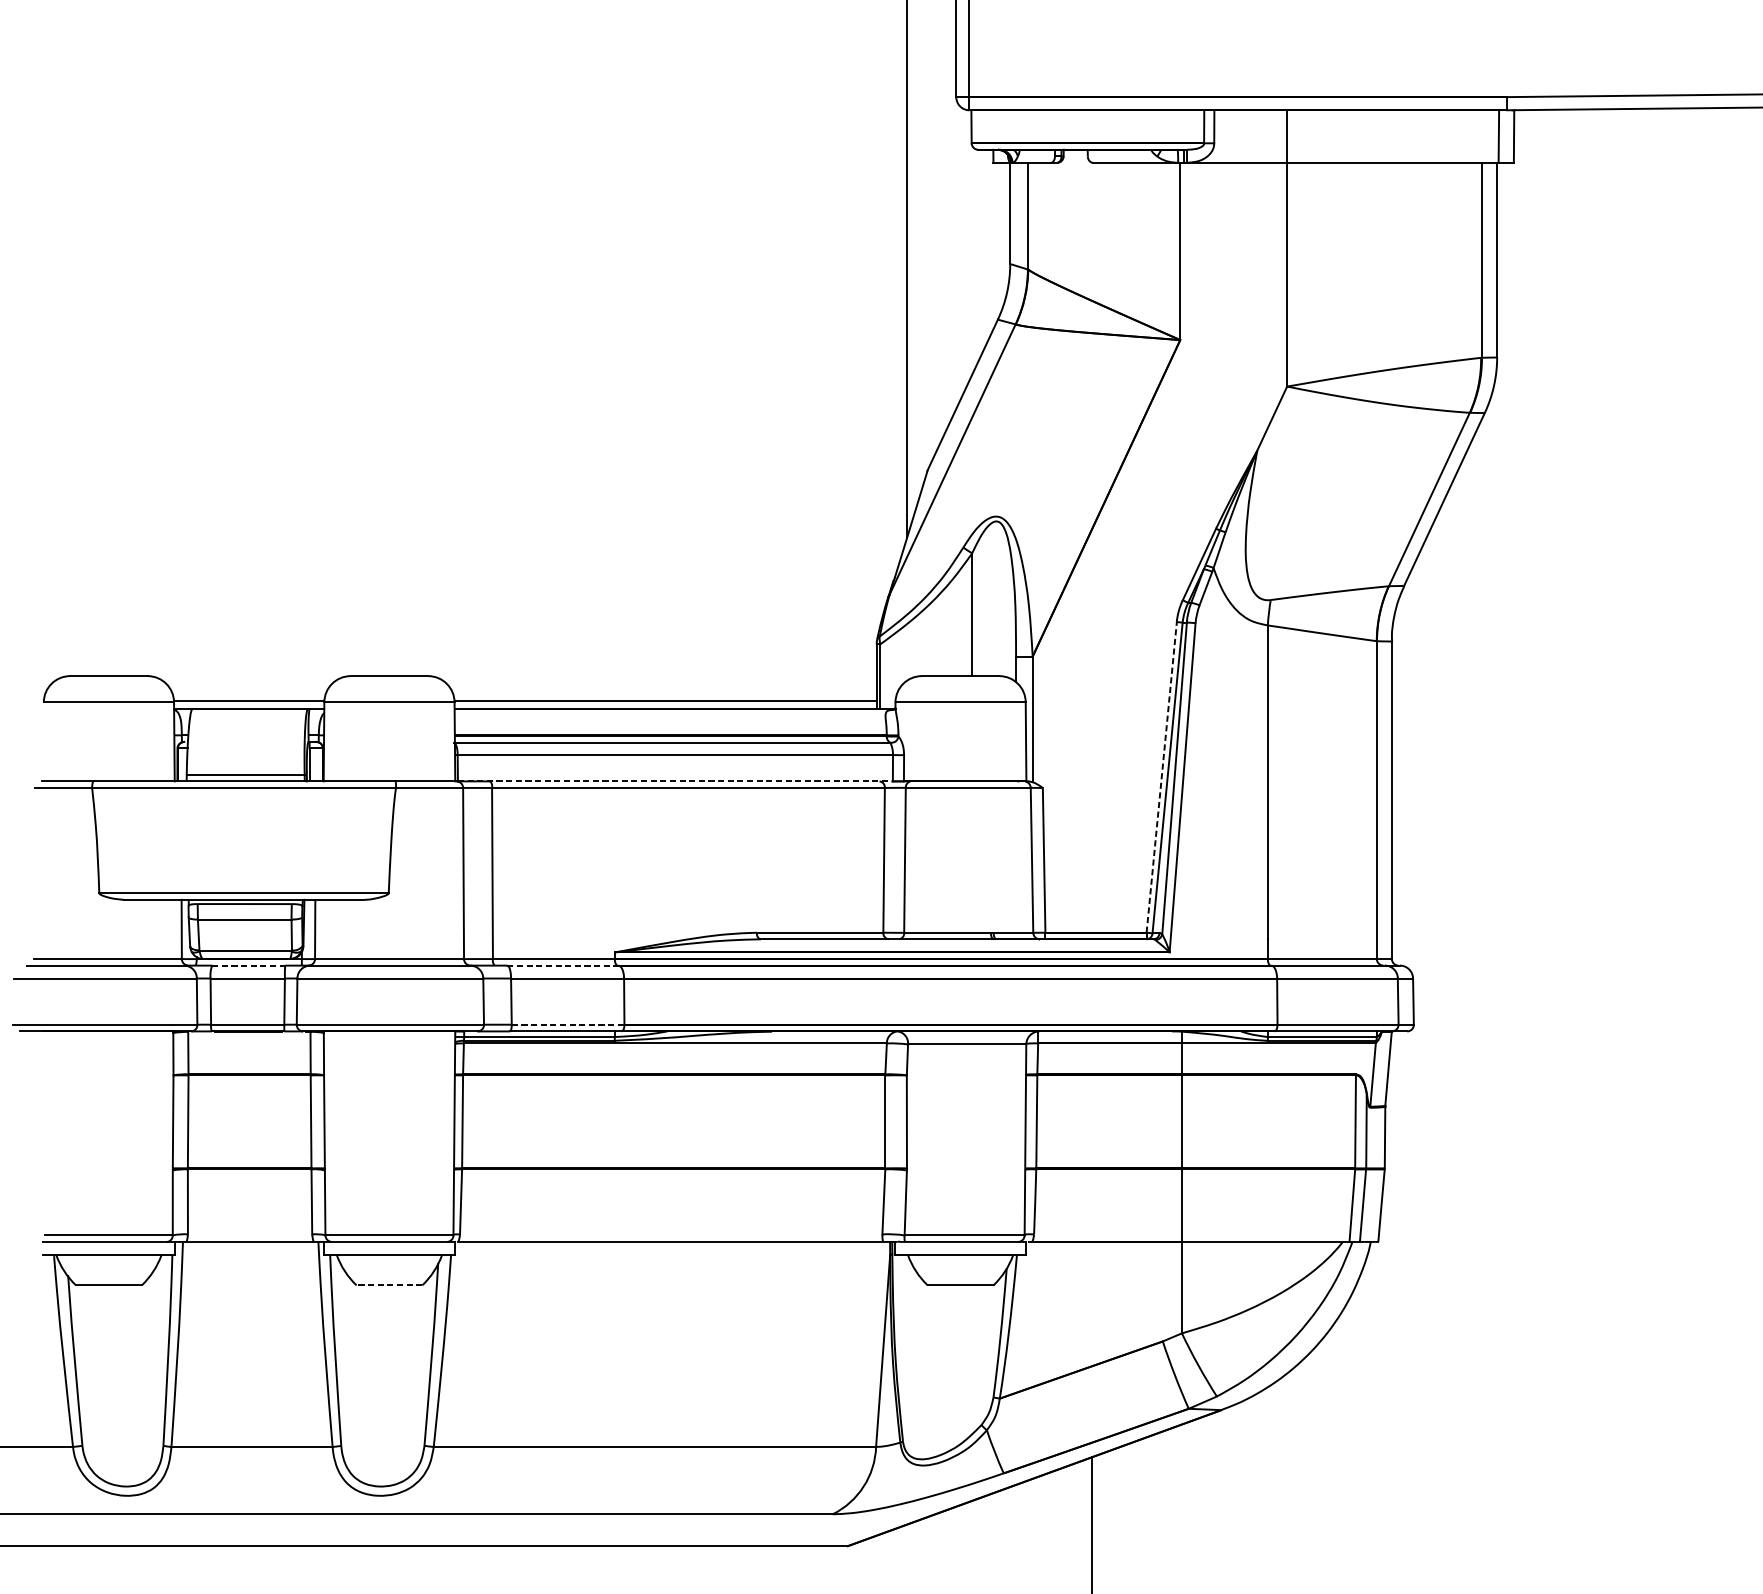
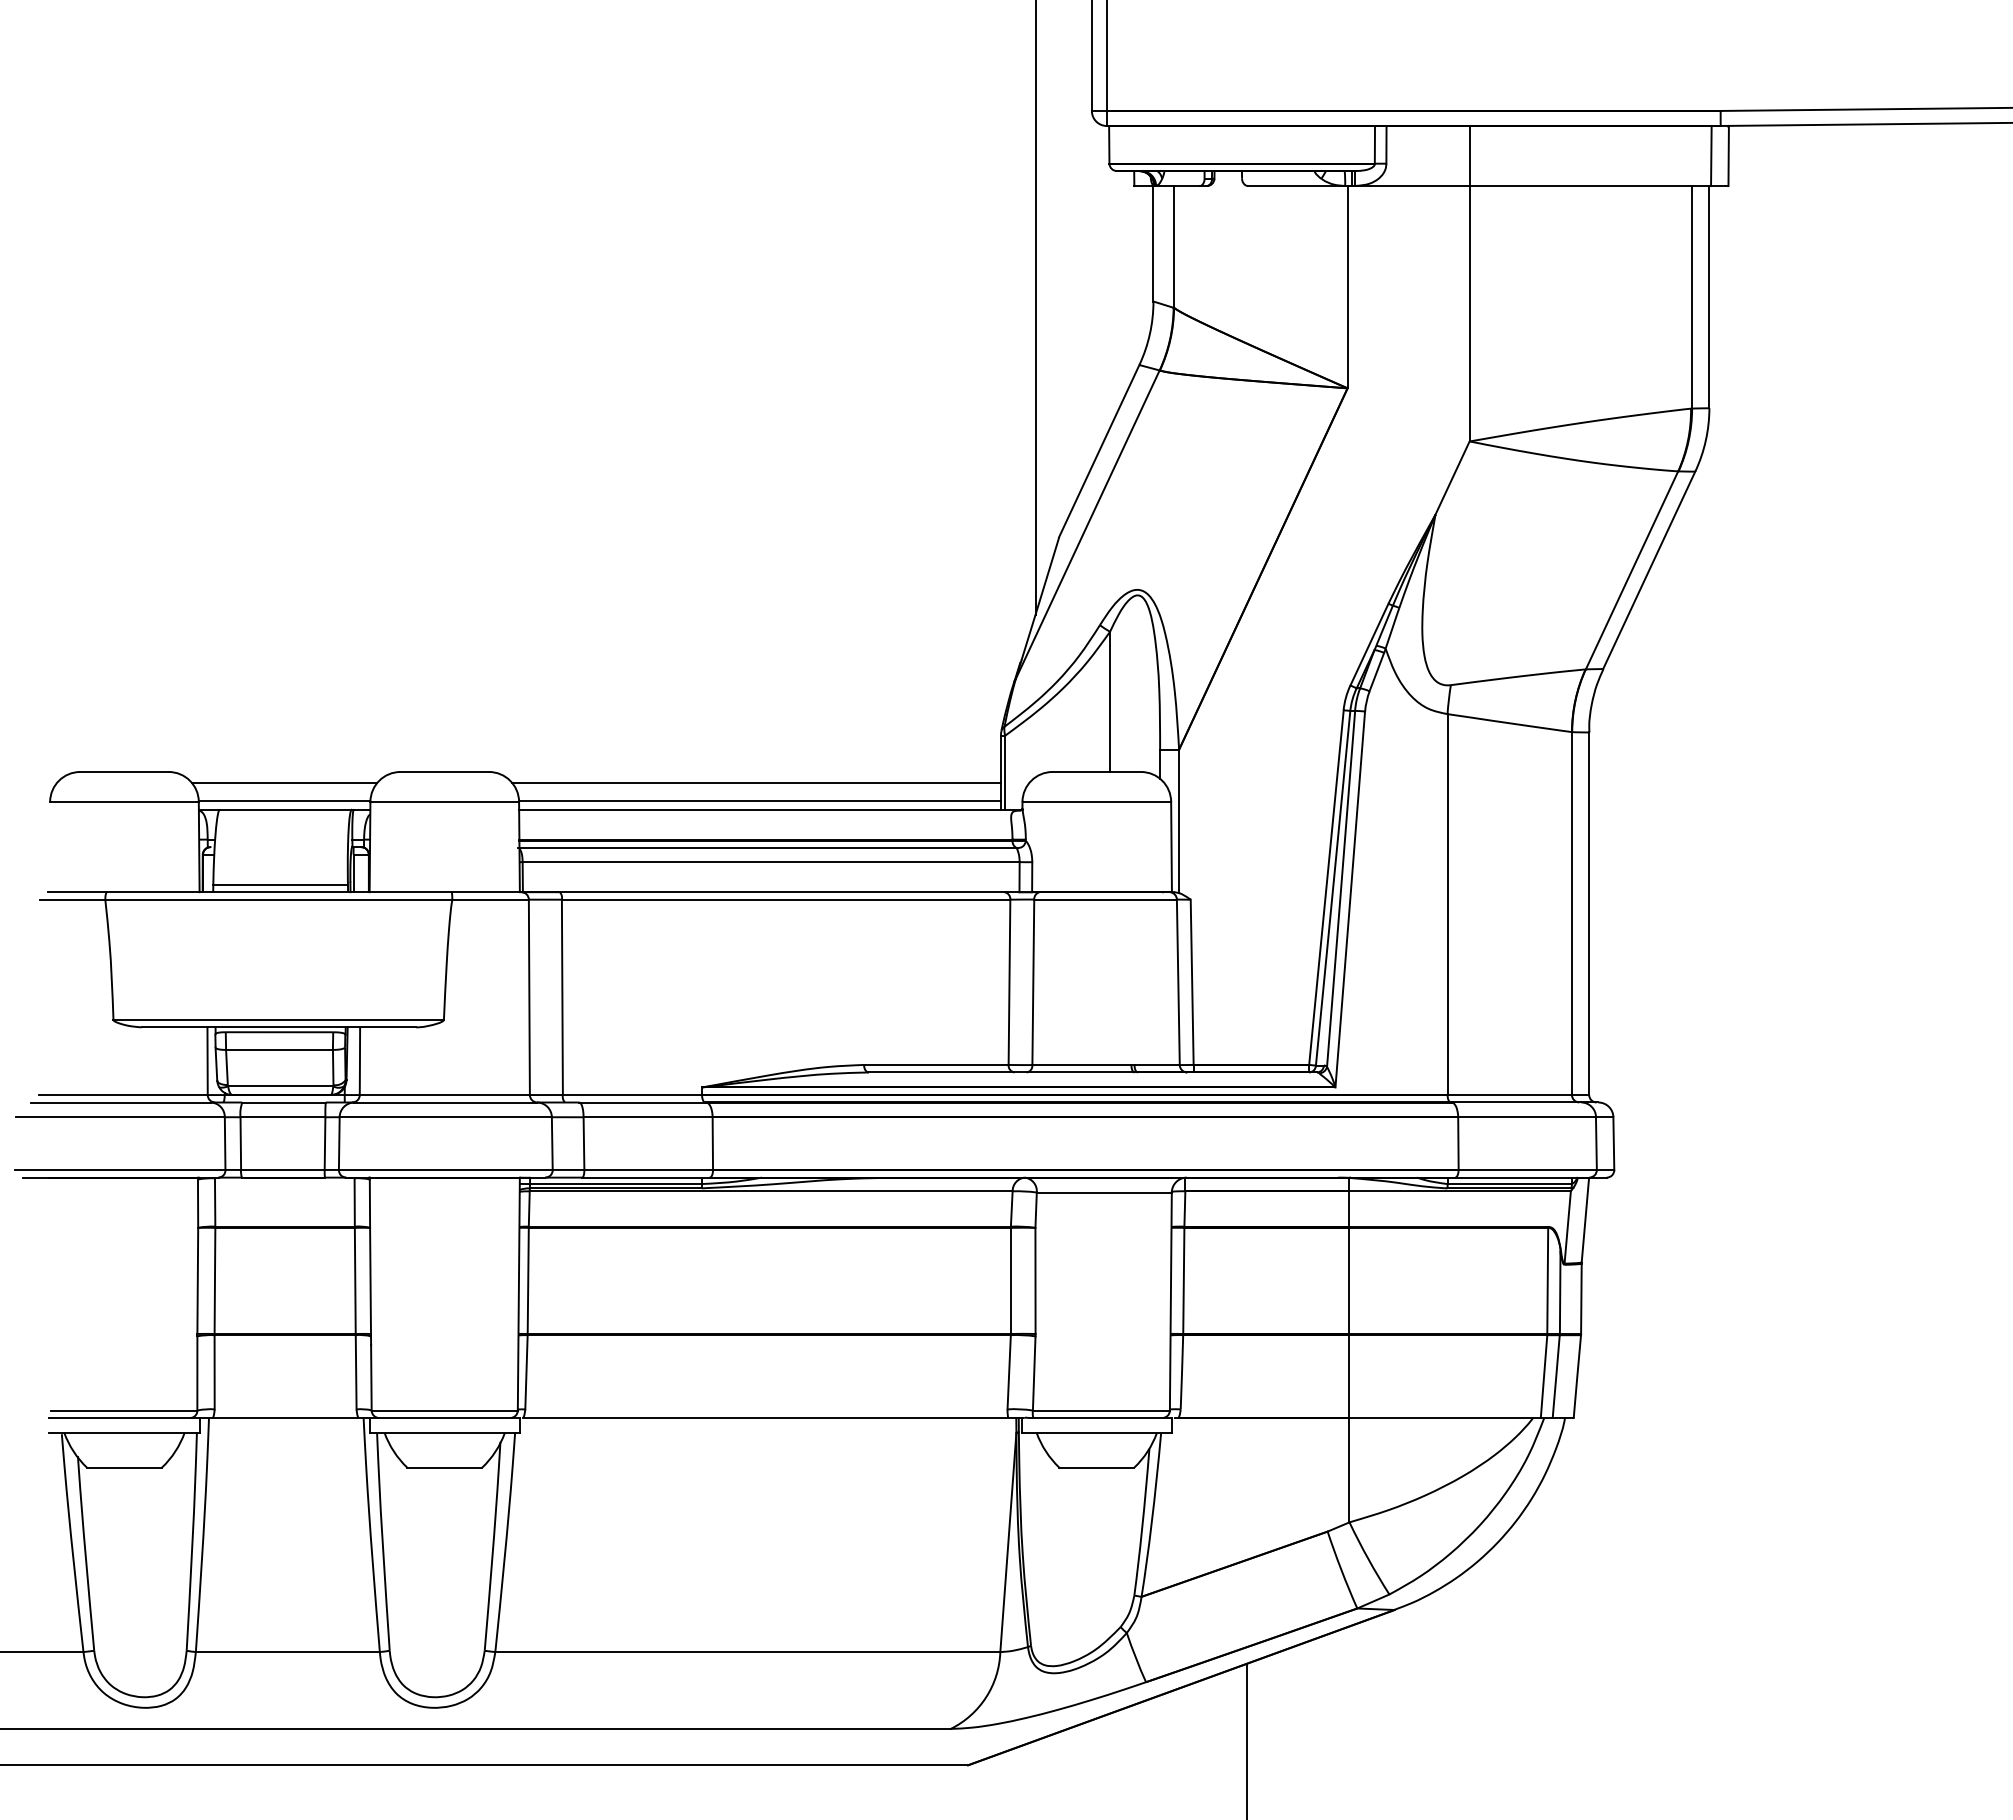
line: (249, 686) -> (284, 783), added
line: (662, 686) -> (756, 783), added
line: (1161, 777) -> (1326, 887), dashed -> solid
line: (675, 781) -> (771, 892), dashed -> solid
line: (249, 965) -> (284, 1102), dashed -> solid
line: (563, 965) -> (643, 1102), dashed -> solid
line: (568, 1024) -> (649, 1169), dashed -> solid
line: (389, 1285) -> (444, 1467), dashed -> solid

